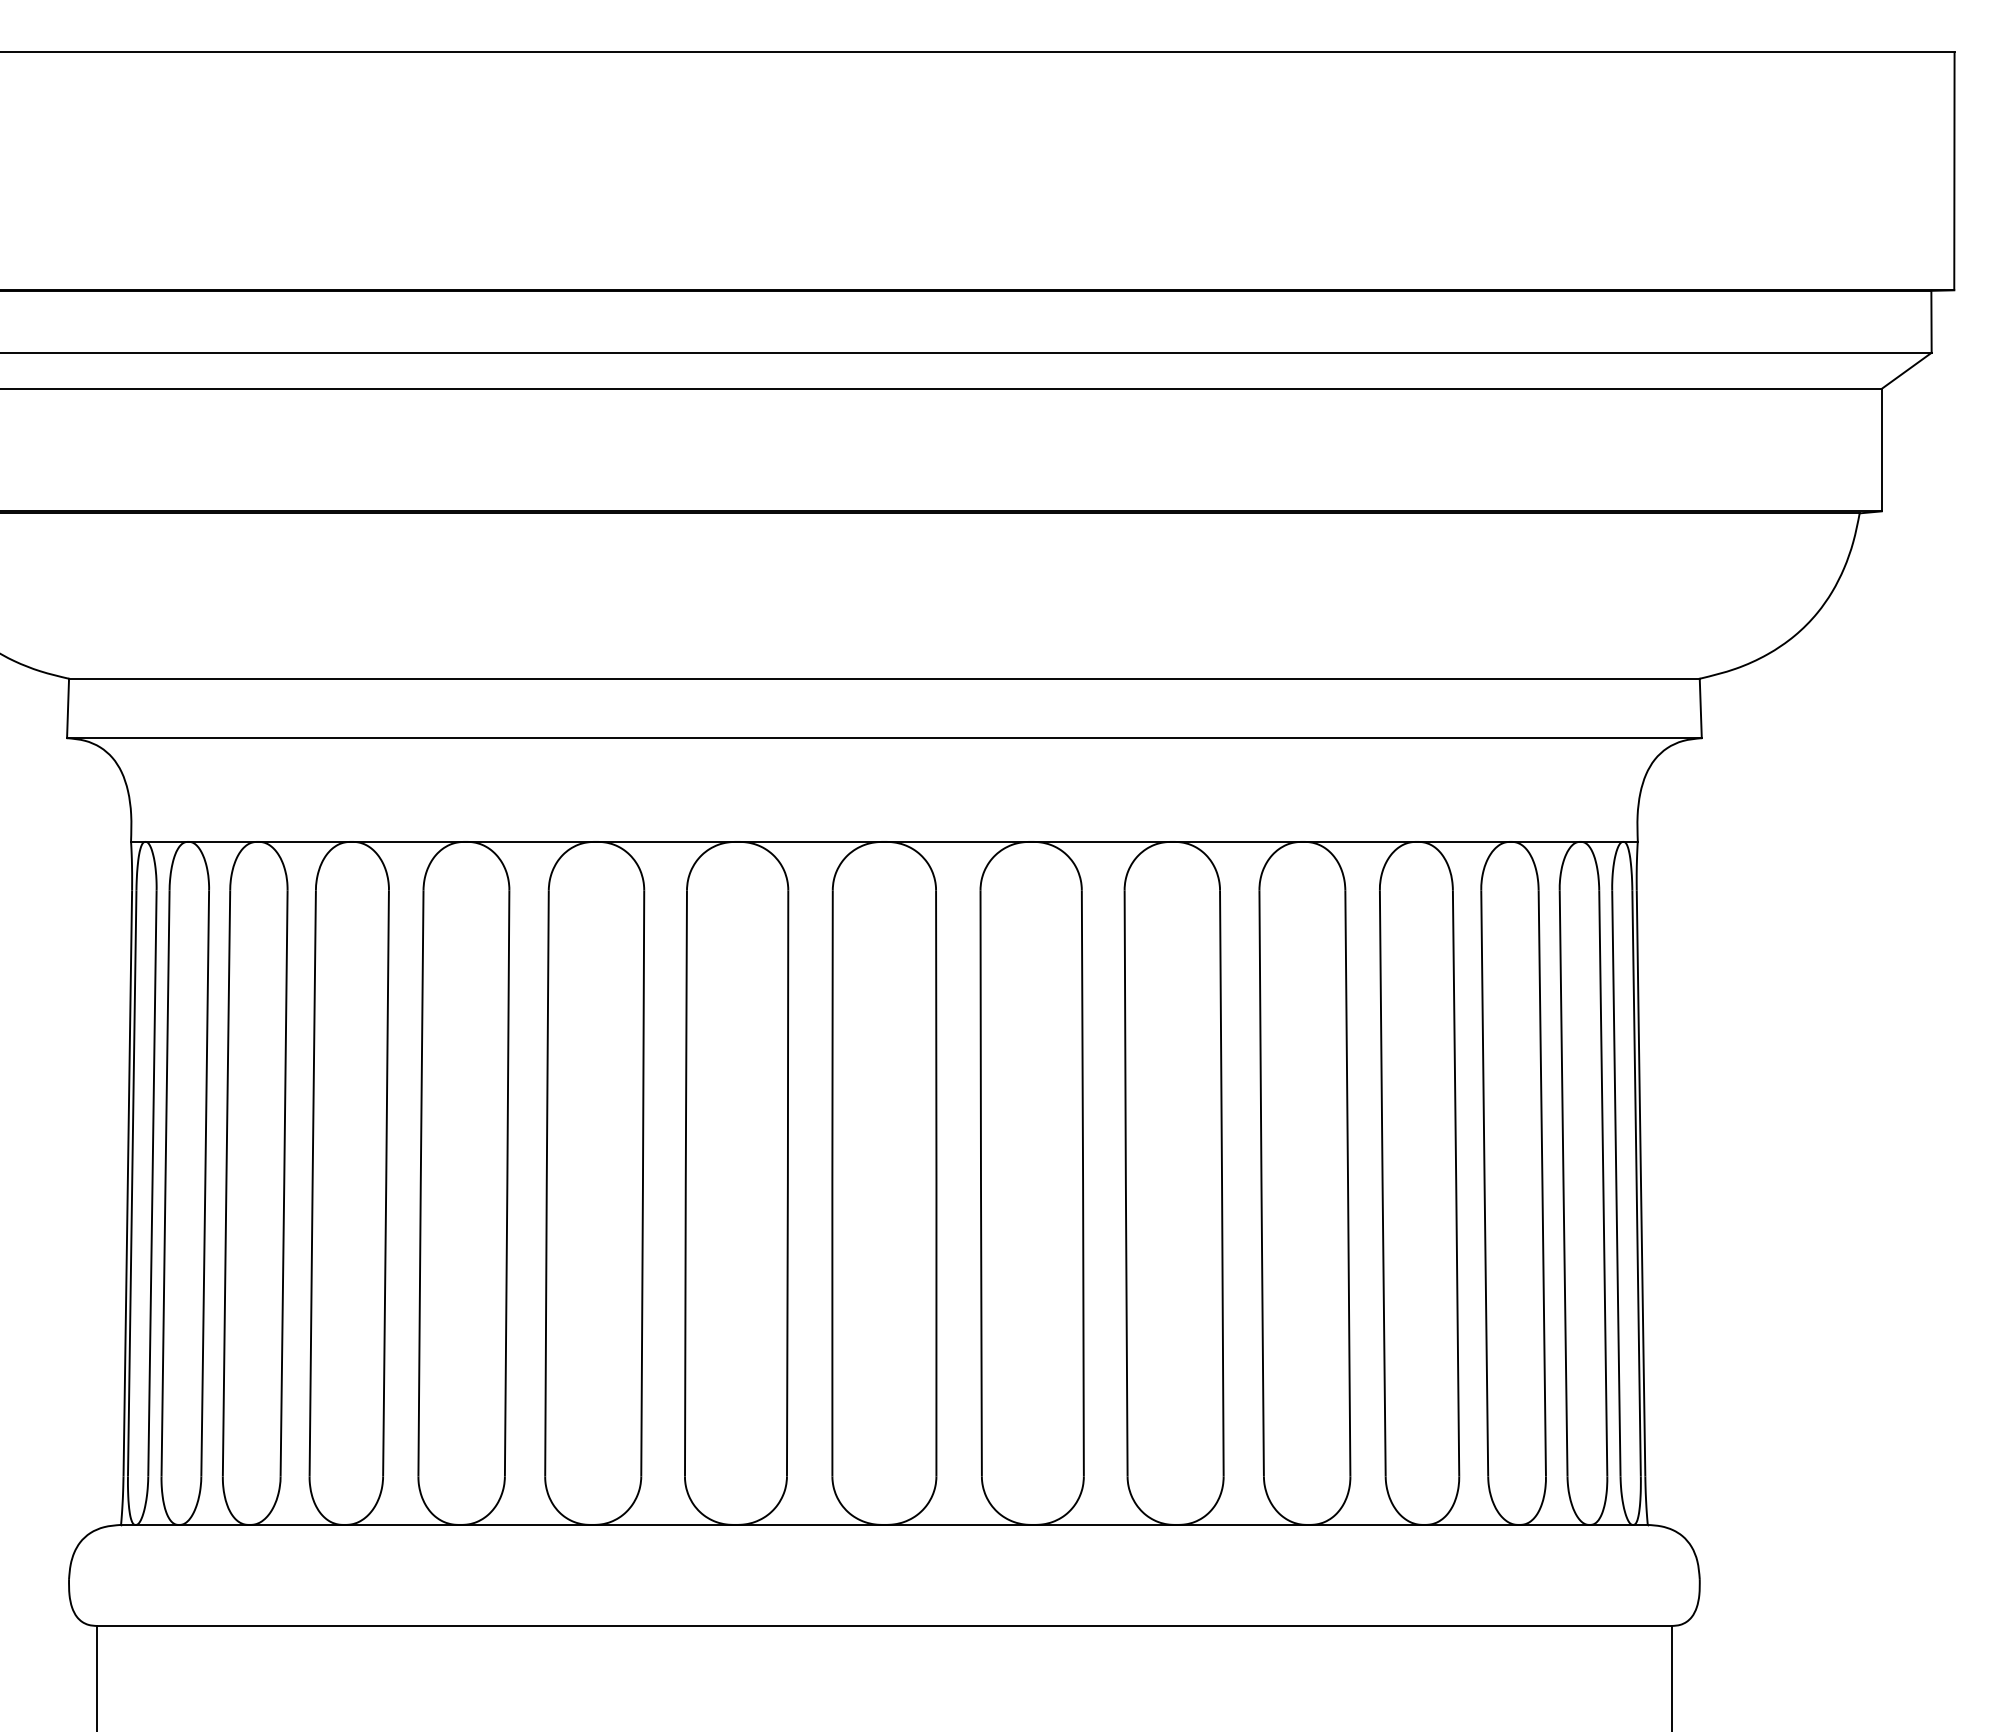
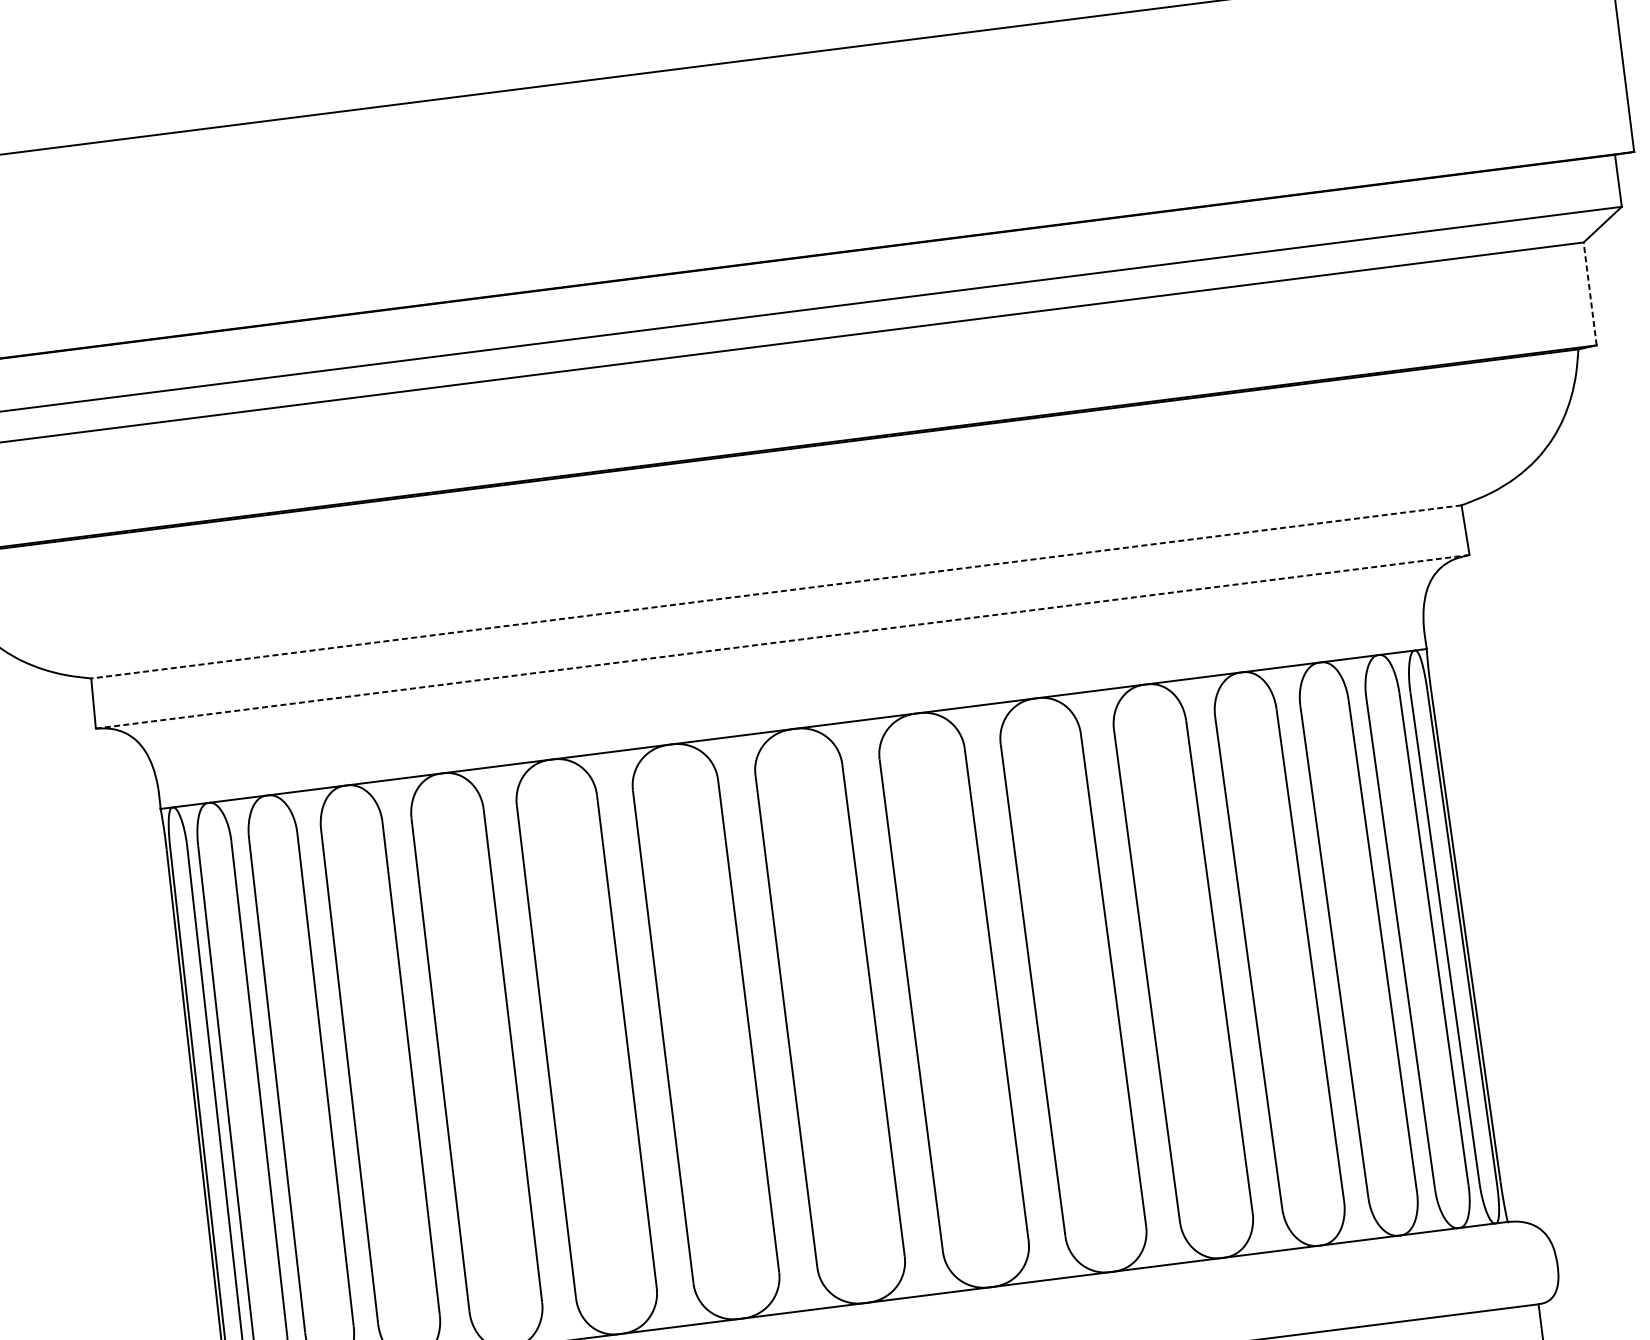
line: (1881, 449) -> (1589, 293), solid -> dashed
line: (883, 678) -> (775, 591), solid -> dashed
line: (883, 738) -> (781, 642), solid -> dashed

